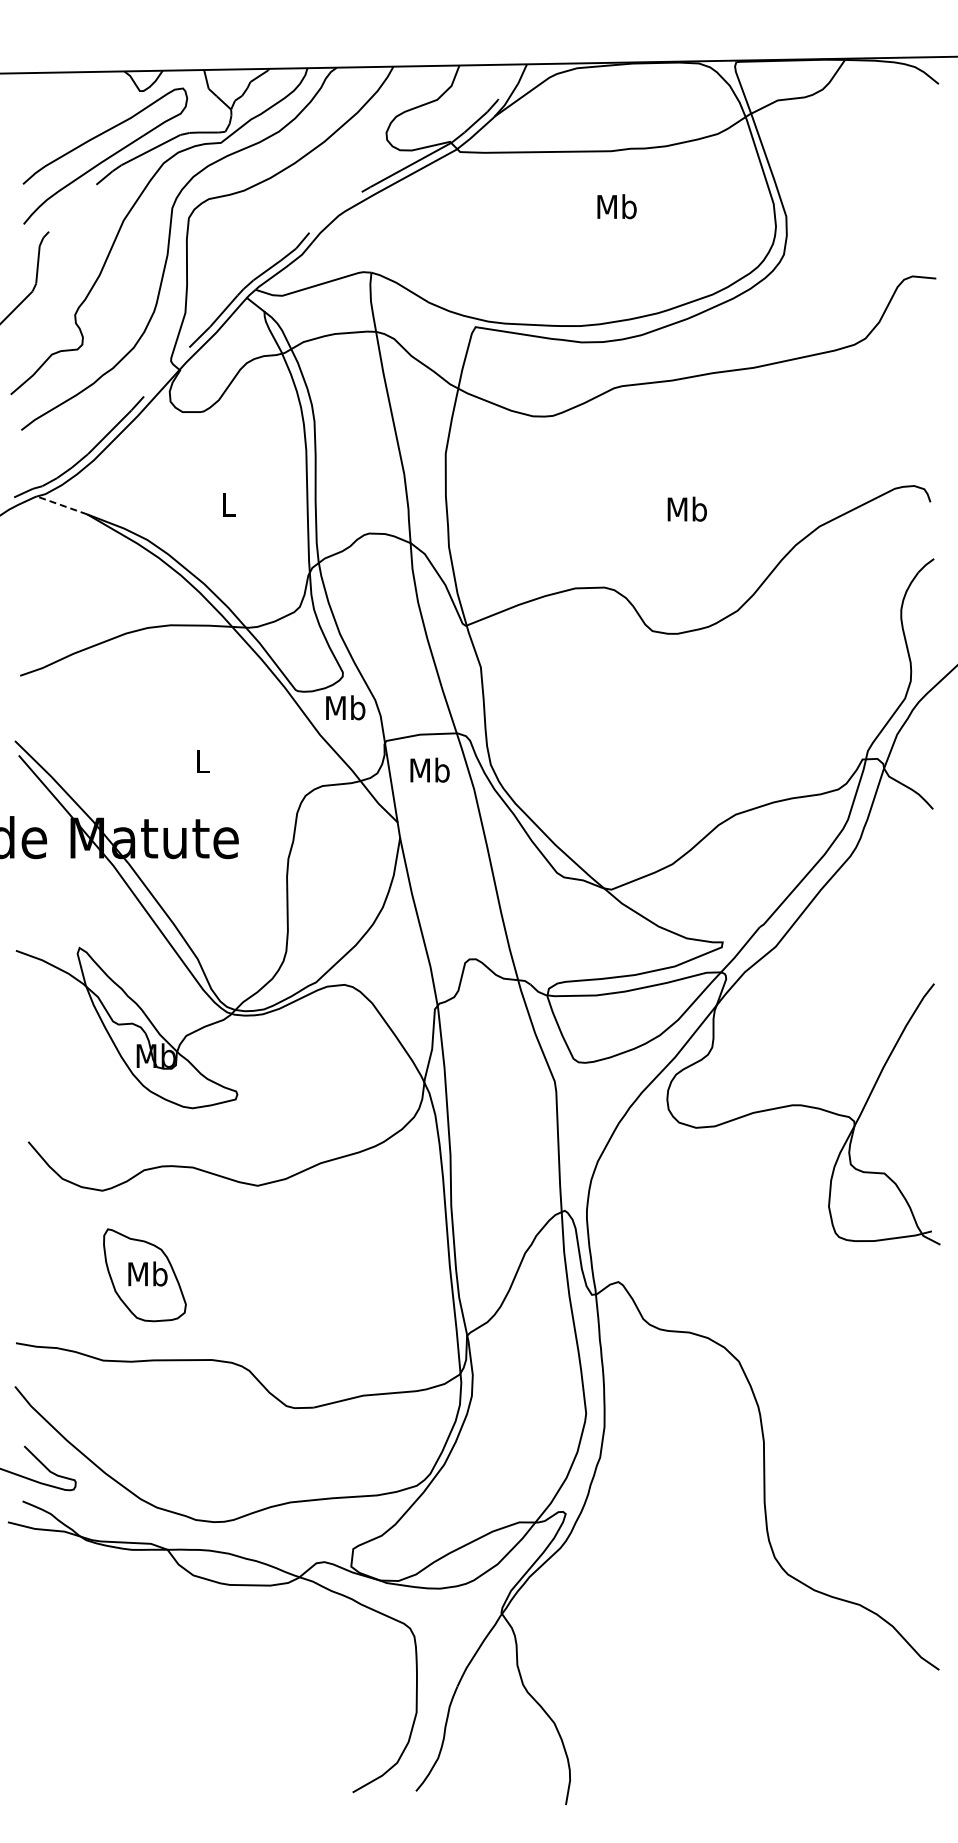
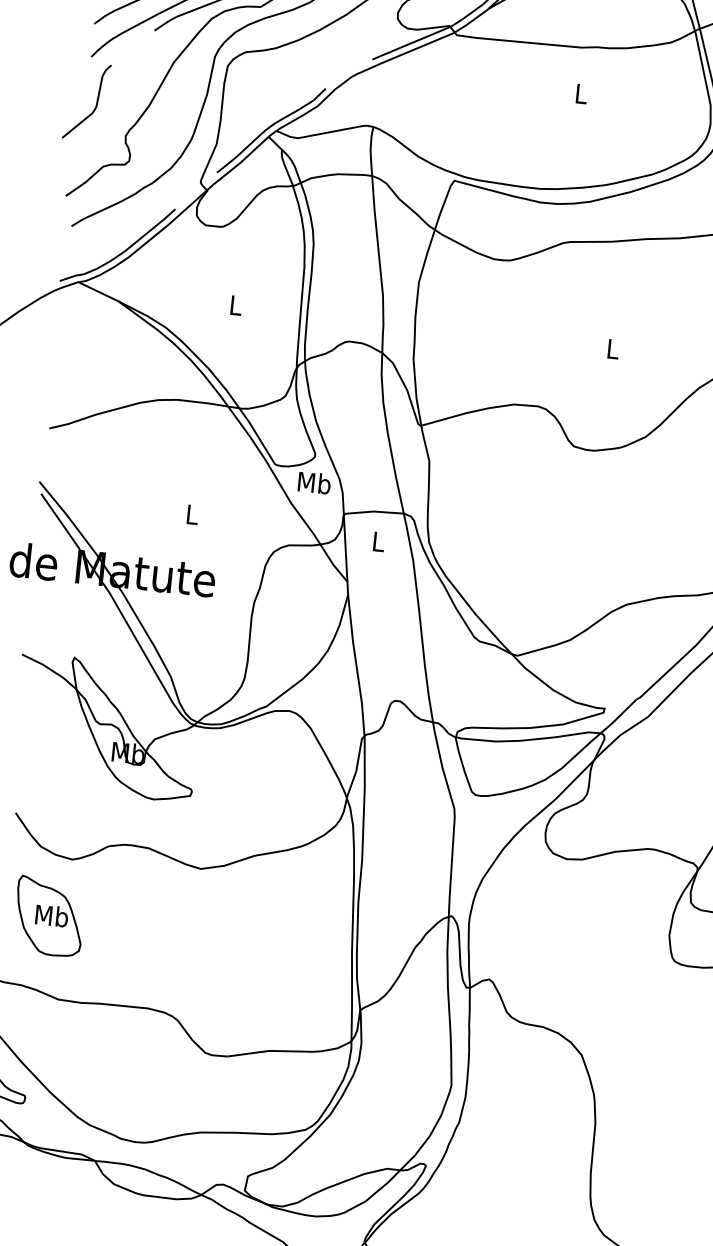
text: (616, 206) -> (580, 93), Mb -> L
line: (62, 505) -> (98, 291), dashed -> solid
text: (686, 508) -> (612, 348), Mb -> L
text: (429, 769) -> (378, 541), Mb -> L
part: (144, 1275) -> (48, 916), moved

